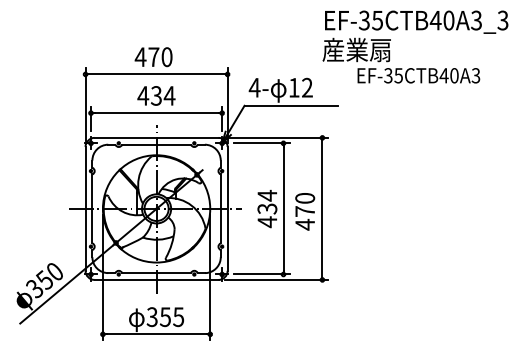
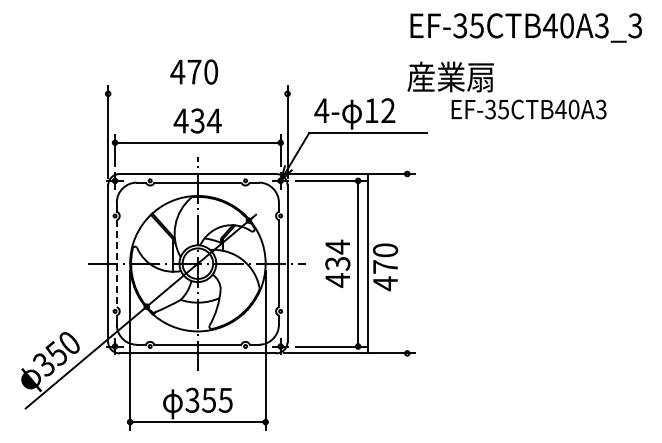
text: (400, 60) -> (506, 90), moved
line: (156, 74) -> (197, 93), removed
line: (92, 208) -> (116, 263), solid -> dashed
line: (322, 208) -> (368, 263), moved

